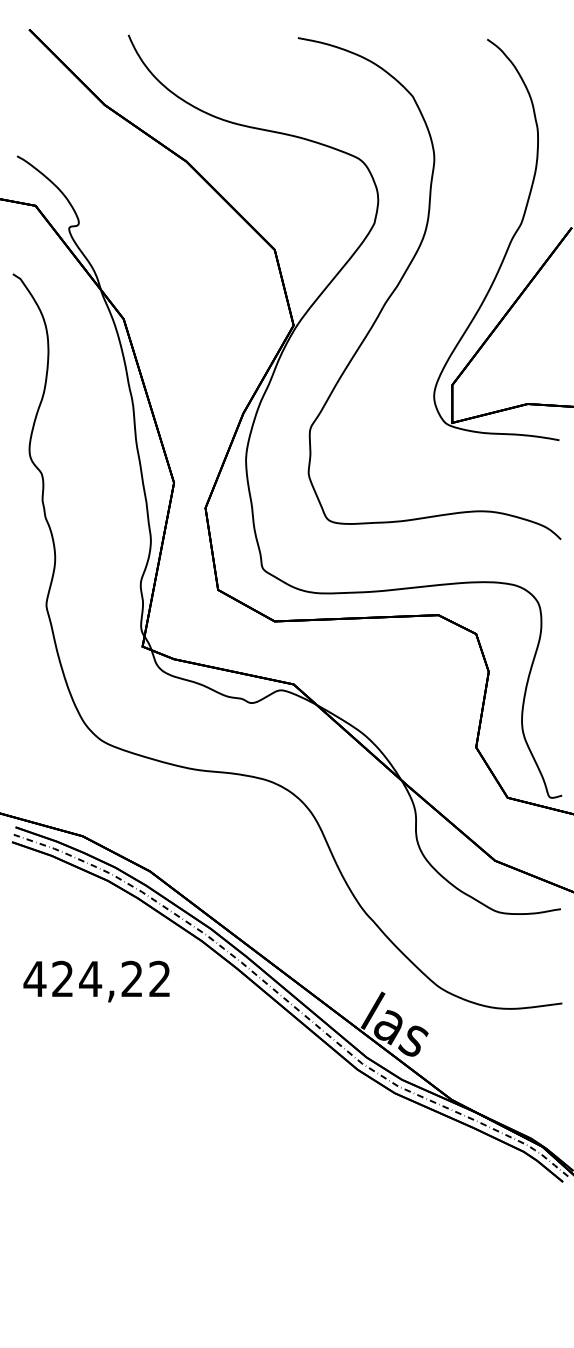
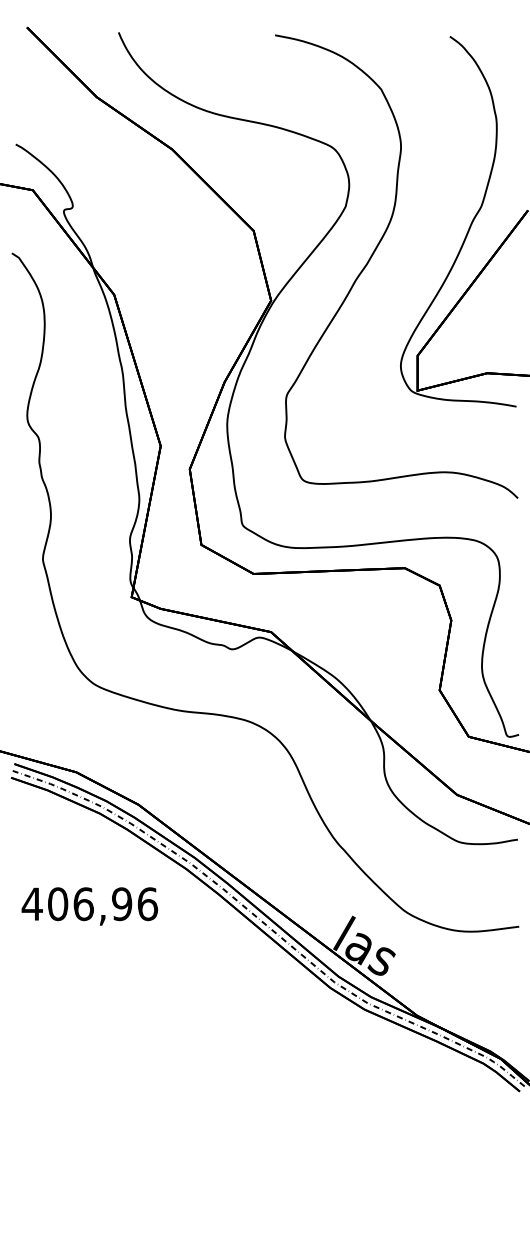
text: (111, 978) -> (102, 903), 424,22 -> 406,96

